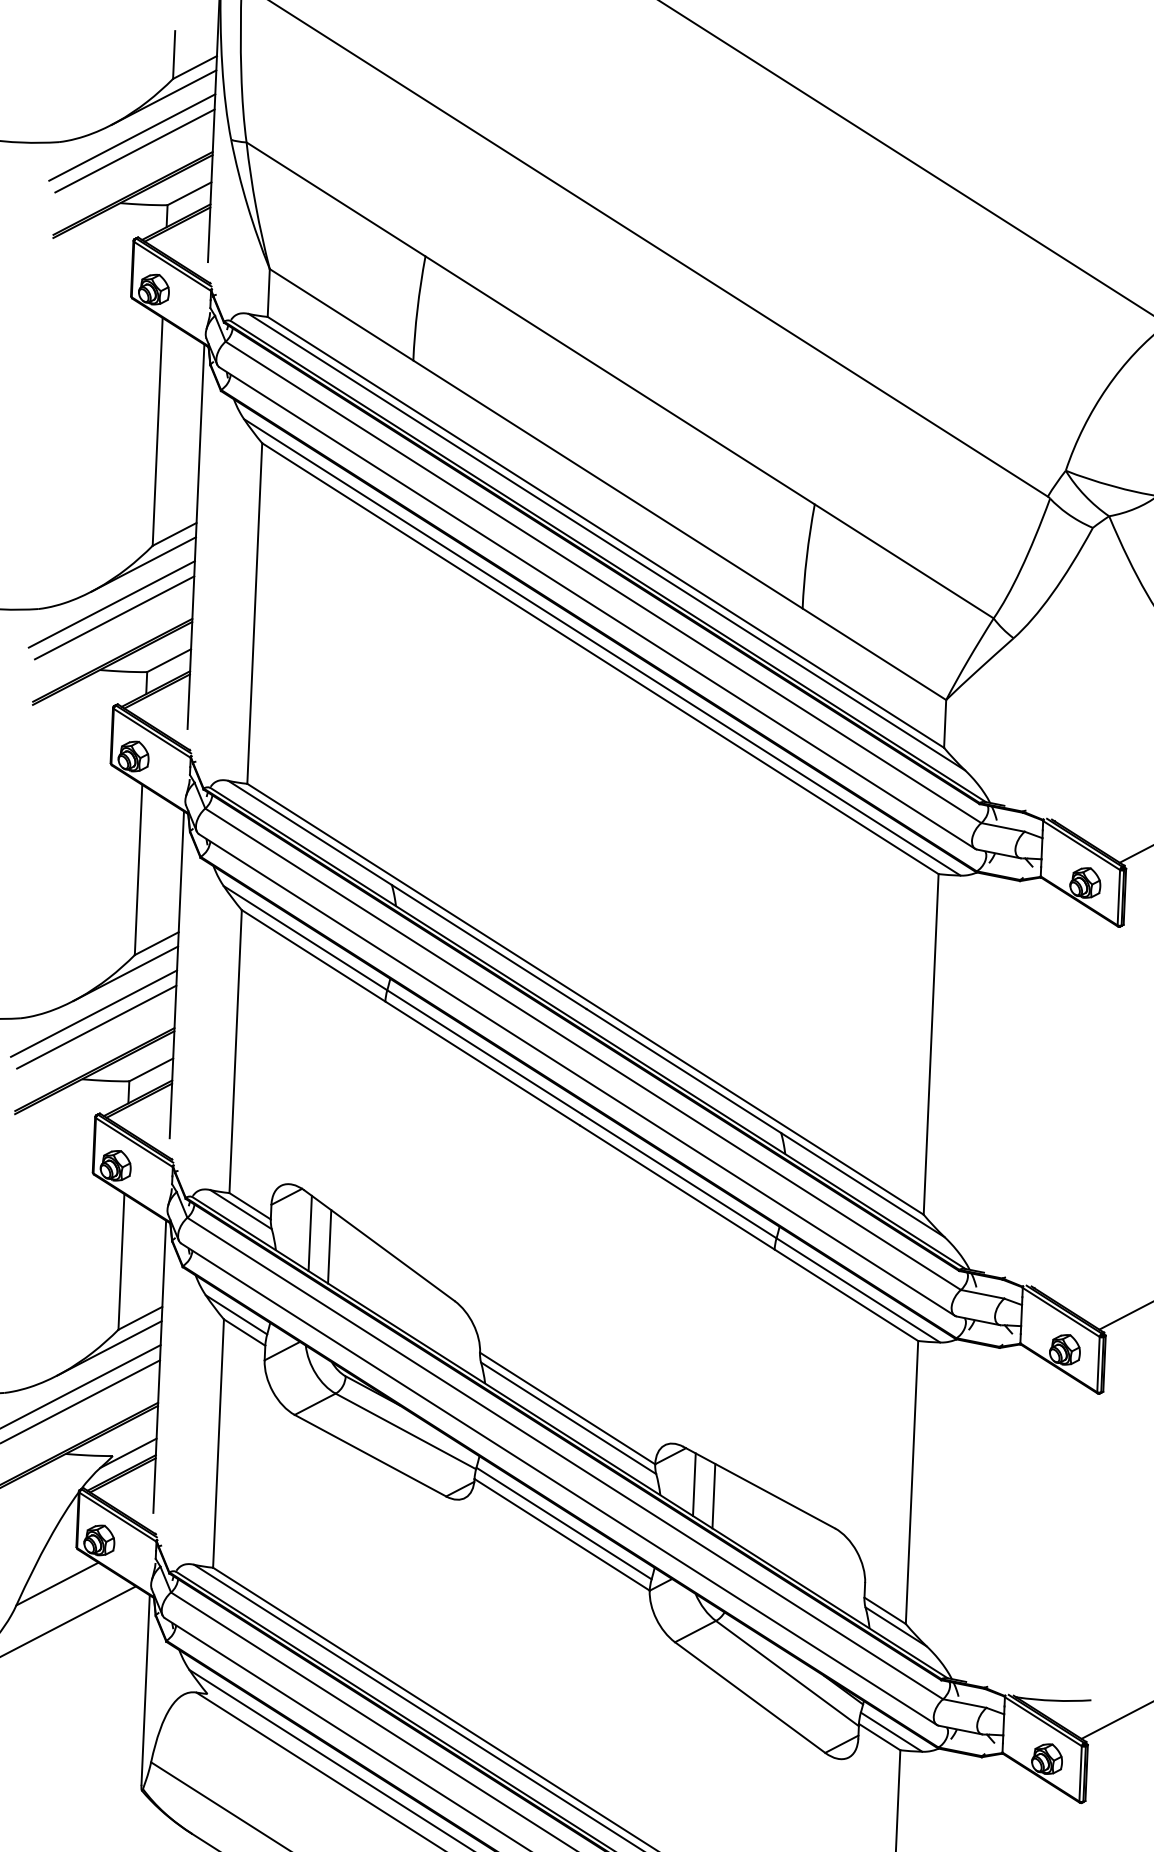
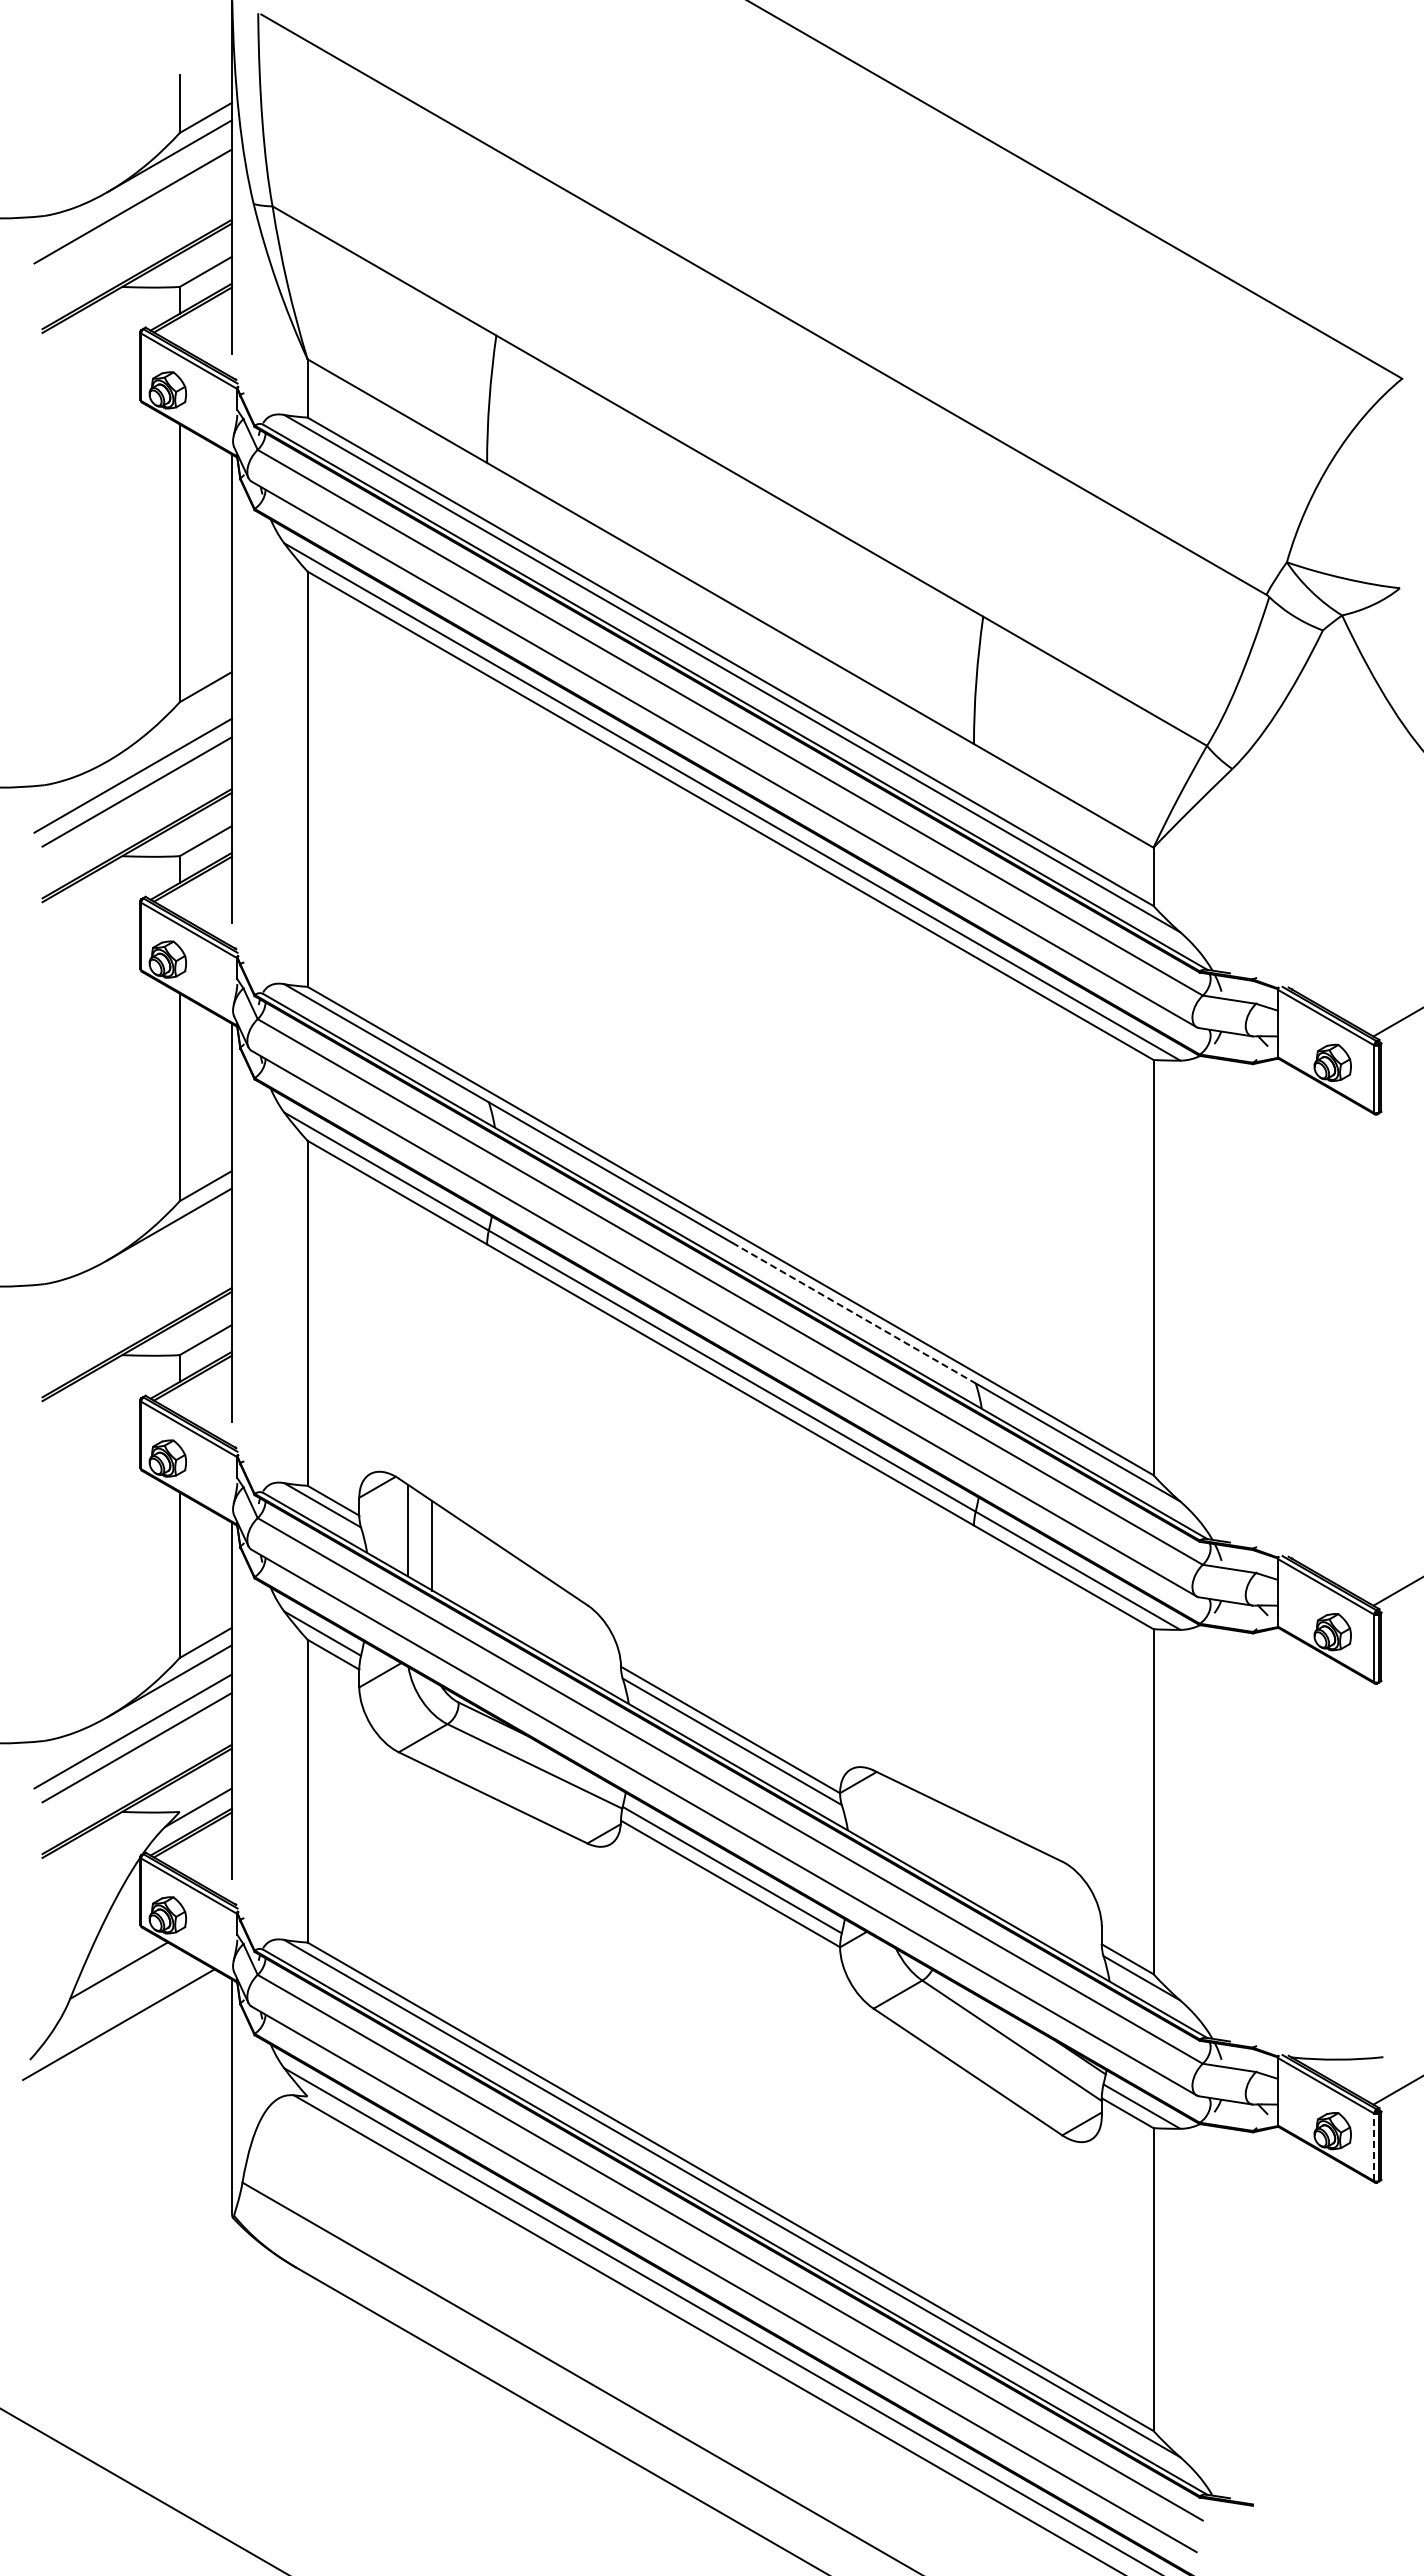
line: (134, 150) -> (136, 222), removed
line: (143, 564) -> (169, 725), removed
line: (93, 1013) -> (132, 1274), removed
line: (96, 1026) -> (136, 1290), removed
line: (684, 1071) -> (854, 1313), solid -> dashed
line: (694, 1484) -> (888, 1815), removed
line: (714, 1495) -> (913, 1828), removed
line: (1080, 1774) -> (1374, 2147), solid -> dashed

